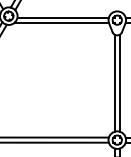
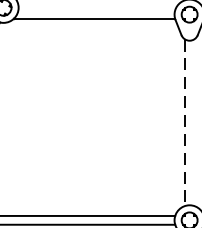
line: (62, 17) -> (95, 10), removed
line: (119, 82) -> (193, 121), removed
line: (114, 83) -> (184, 123), solid -> dashed

